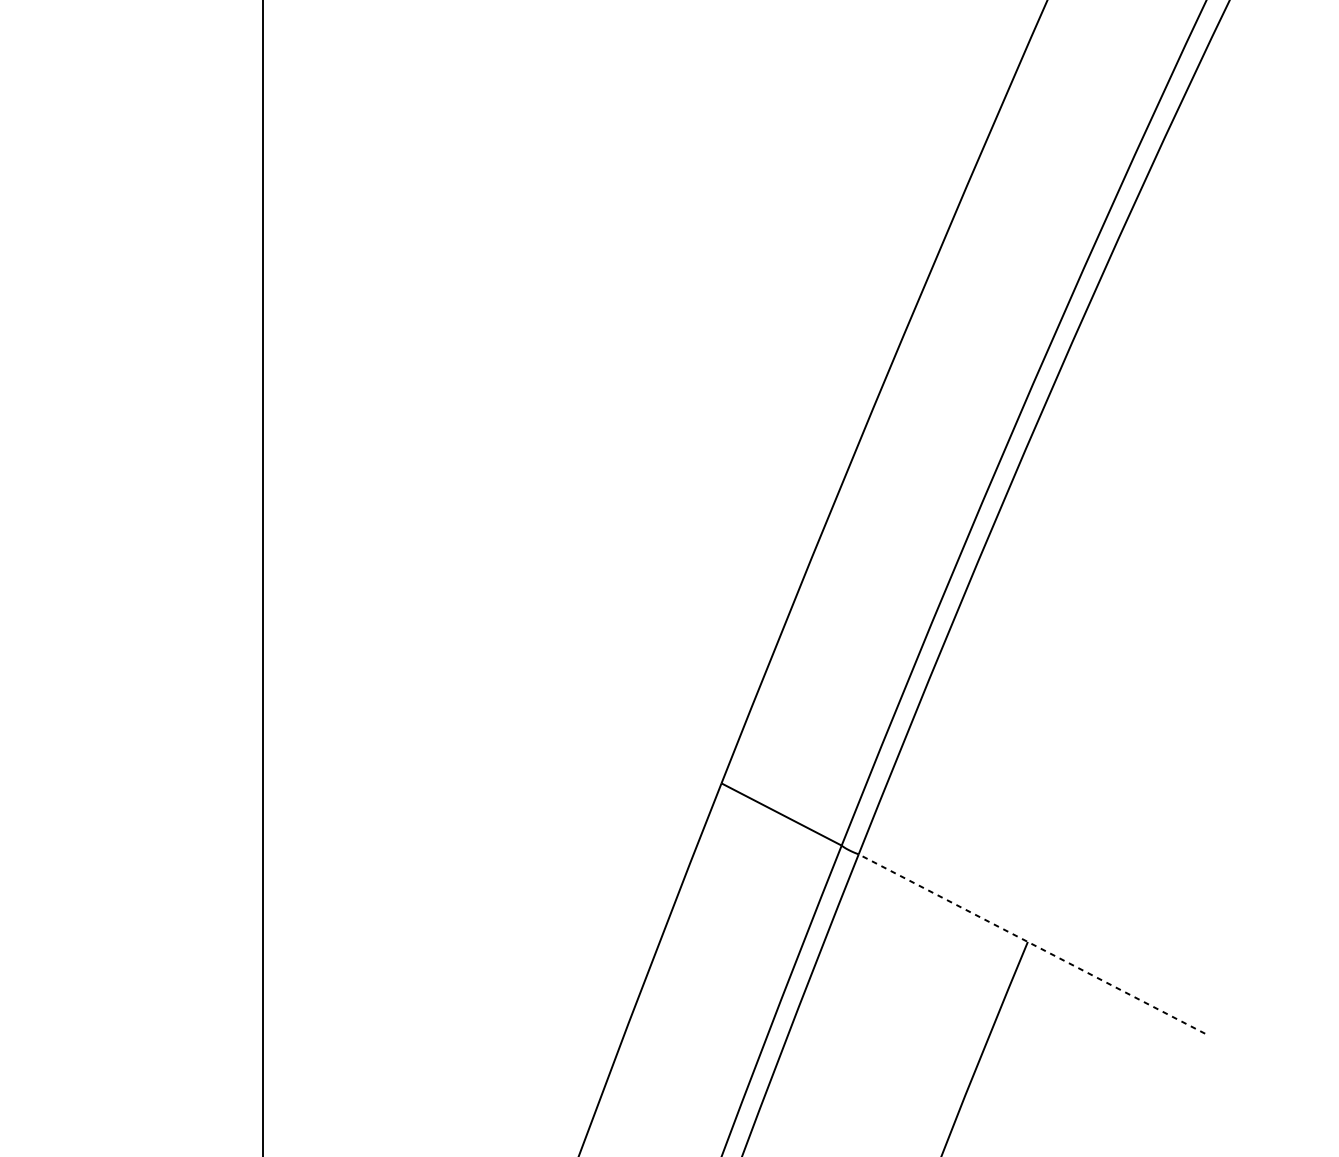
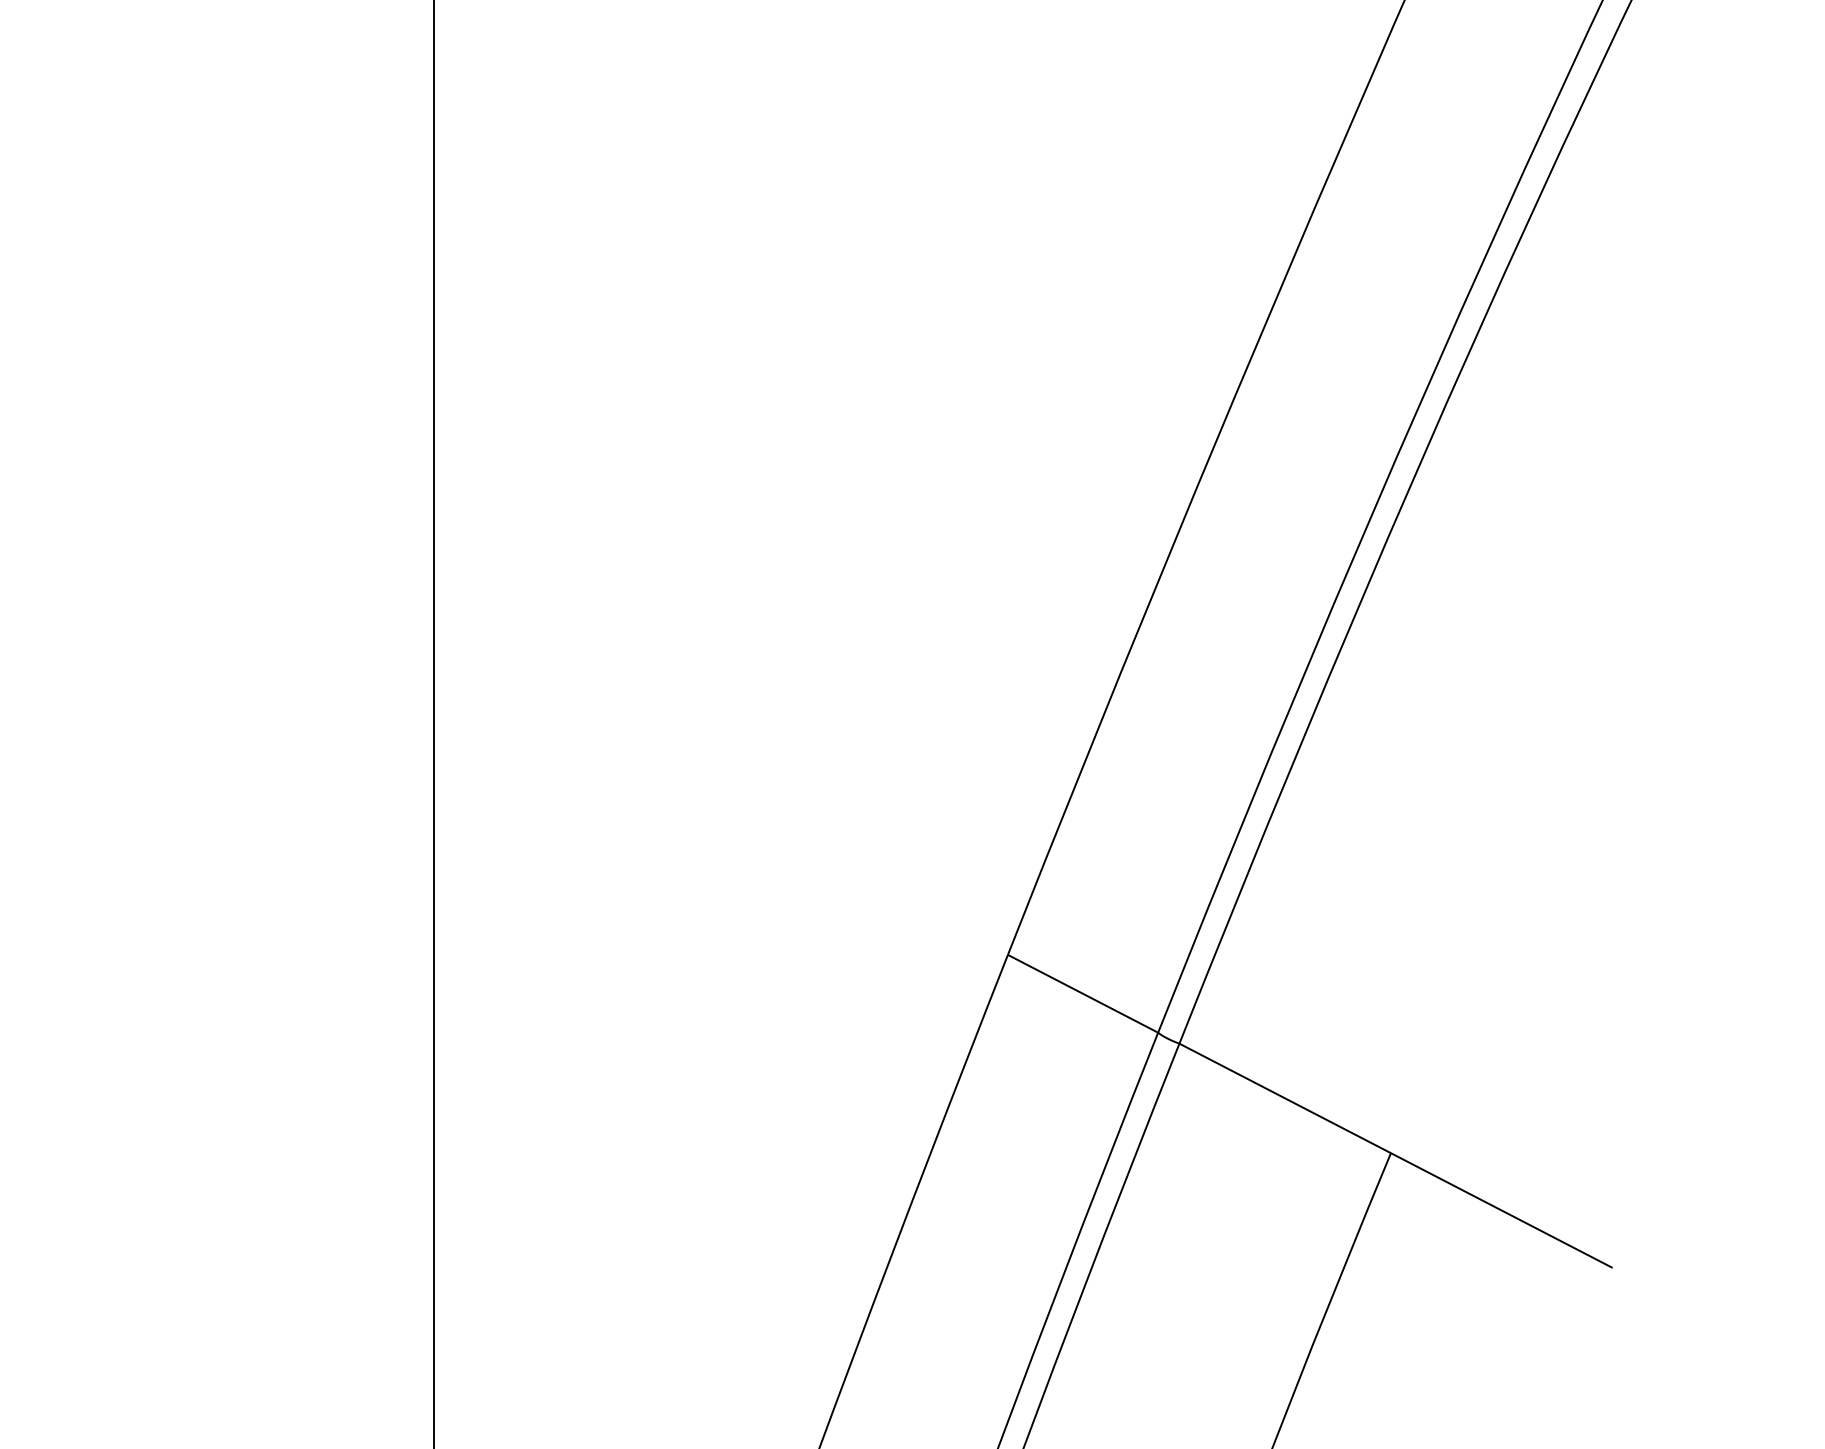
line: (1032, 943) -> (1396, 1155), dashed -> solid

